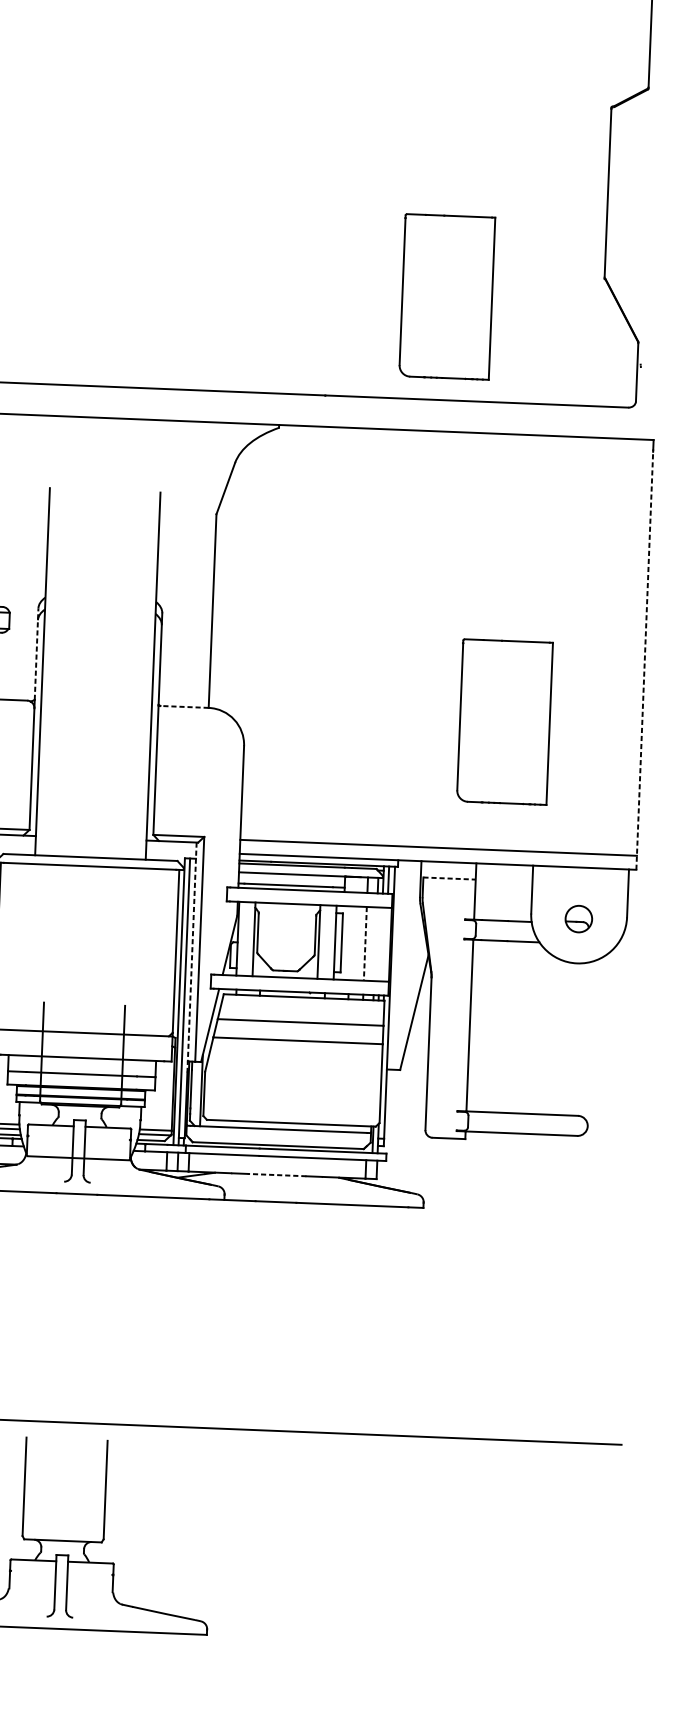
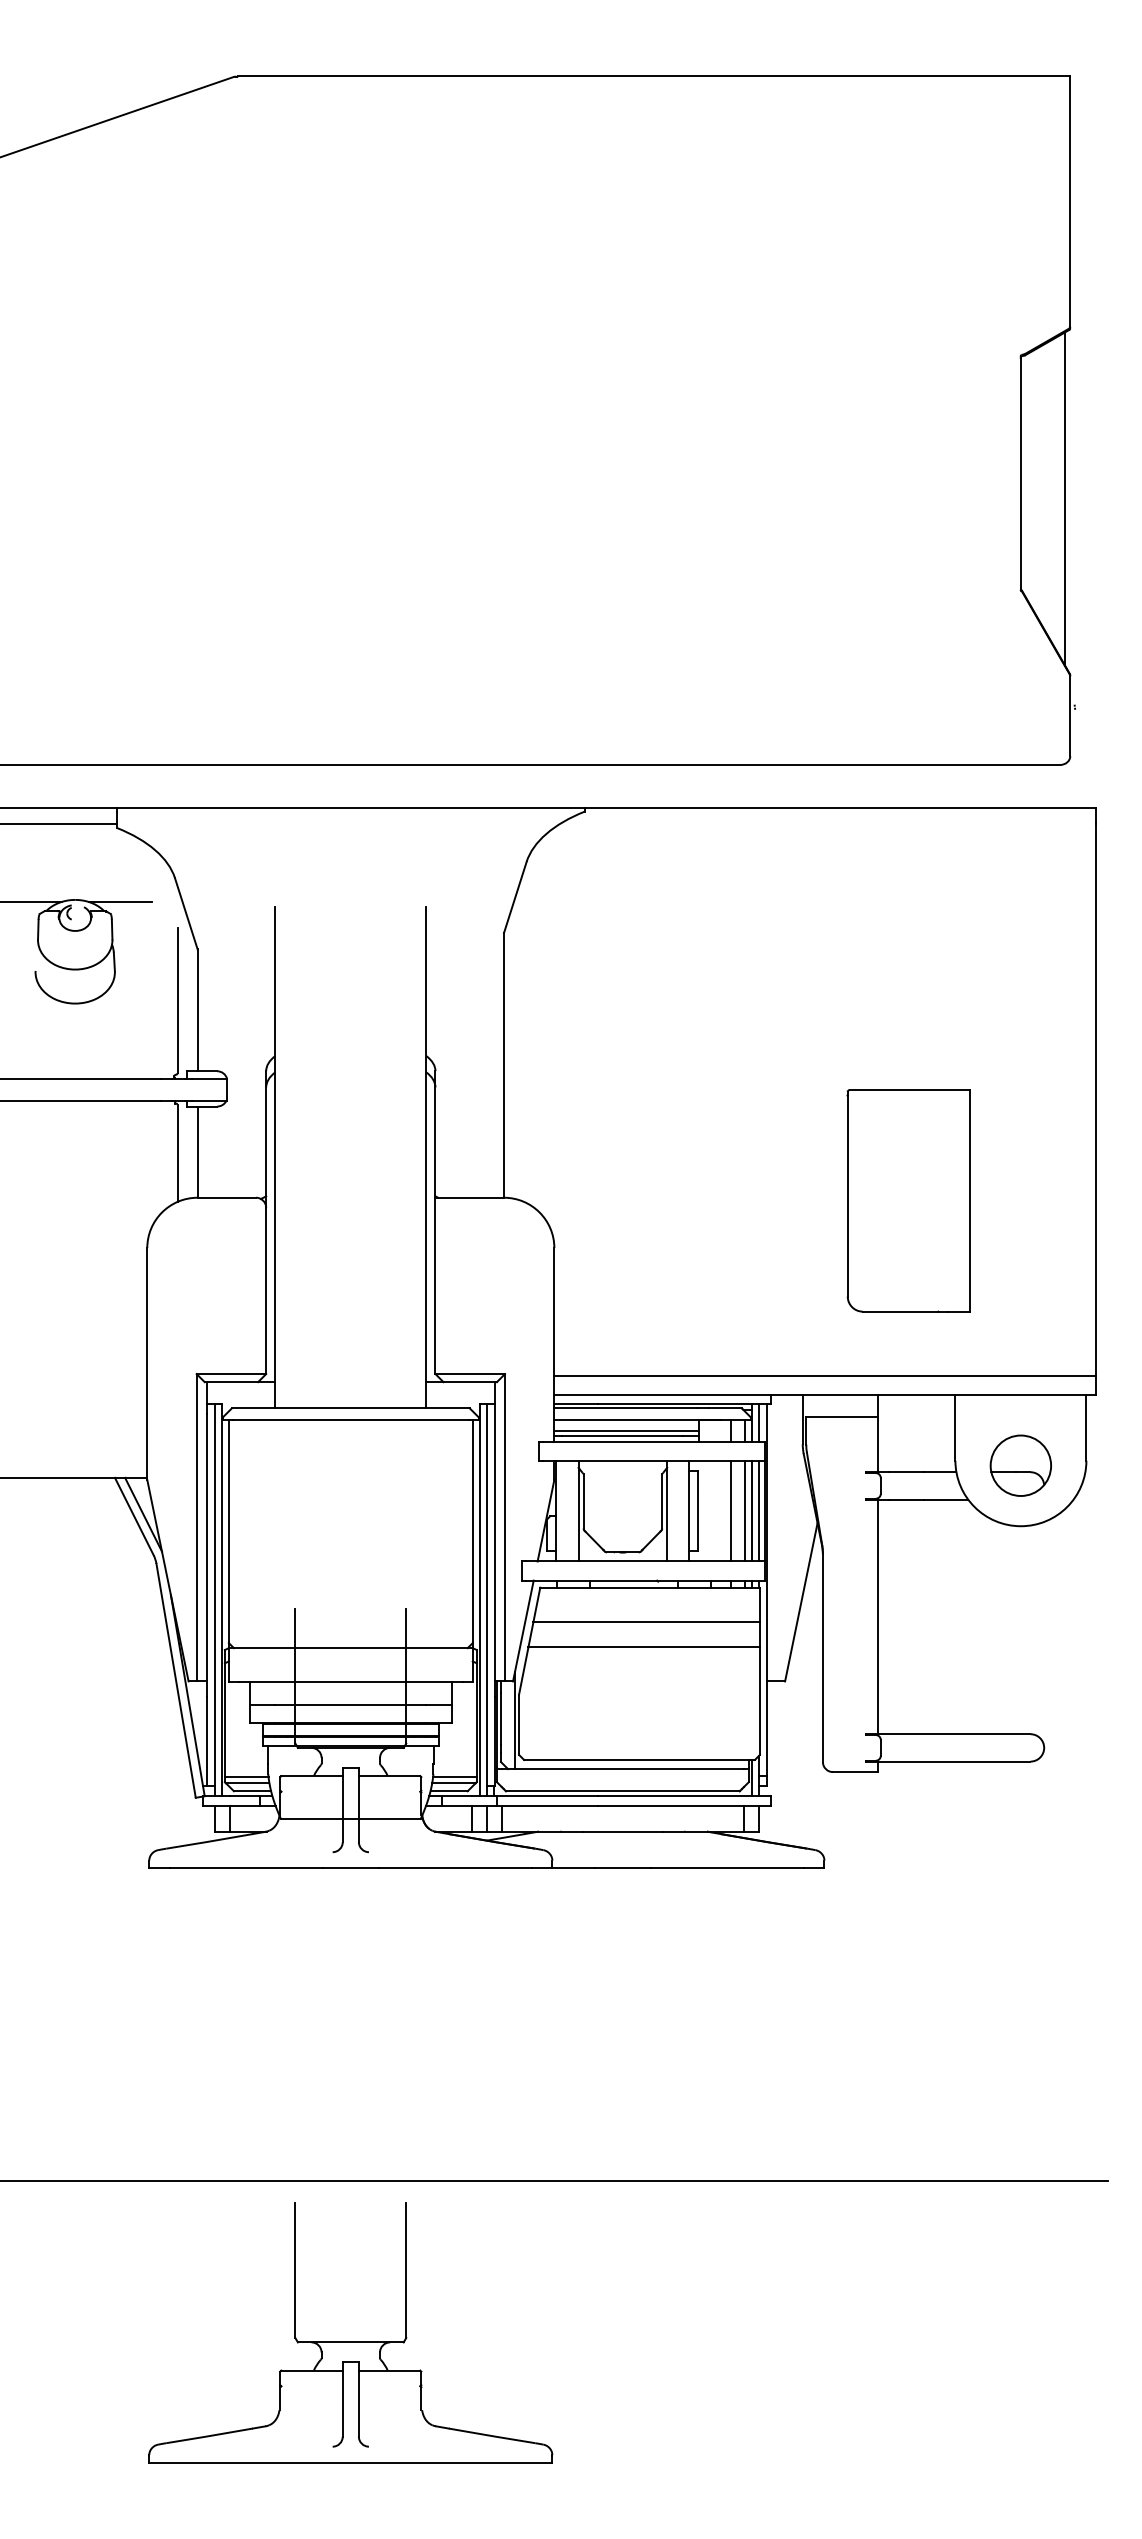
line: (640, 212) -> (1065, 498), added
part: (446, 296) -> (806, 623), removed
line: (36, 653) -> (266, 1133), dashed -> solid
line: (644, 660) -> (1096, 1109), dashed -> solid
line: (183, 706) -> (469, 1197), dashed -> solid
line: (449, 878) -> (842, 1417), dashed -> solid
line: (291, 881) -> (626, 1430), added
part: (578, 918) -> (1020, 1465), size x1.67
line: (375, 943) -> (744, 1510), added
line: (365, 944) -> (730, 1511), dashed -> solid
line: (380, 944) -> (751, 1510), added
line: (385, 944) -> (758, 1510), added
line: (191, 957) -> (494, 1539), dashed -> solid
line: (276, 1175) -> (622, 1831), dashed -> solid

